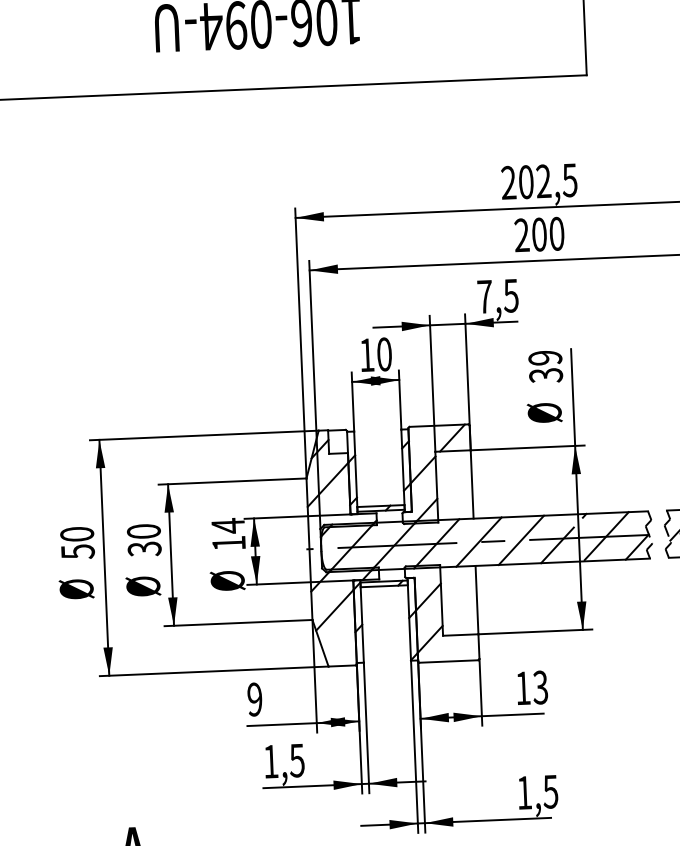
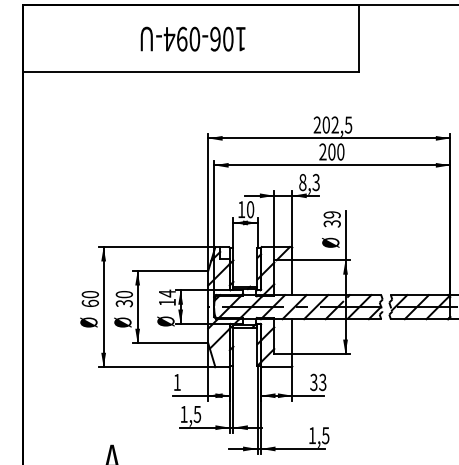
text: (498, 296) -> (309, 182), 7,5 -> 8,3
text: (76, 551) -> (89, 303), 50 -> 60
text: (522, 688) -> (313, 382), 13 -> 33
text: (253, 699) -> (176, 382), 9 -> 1

